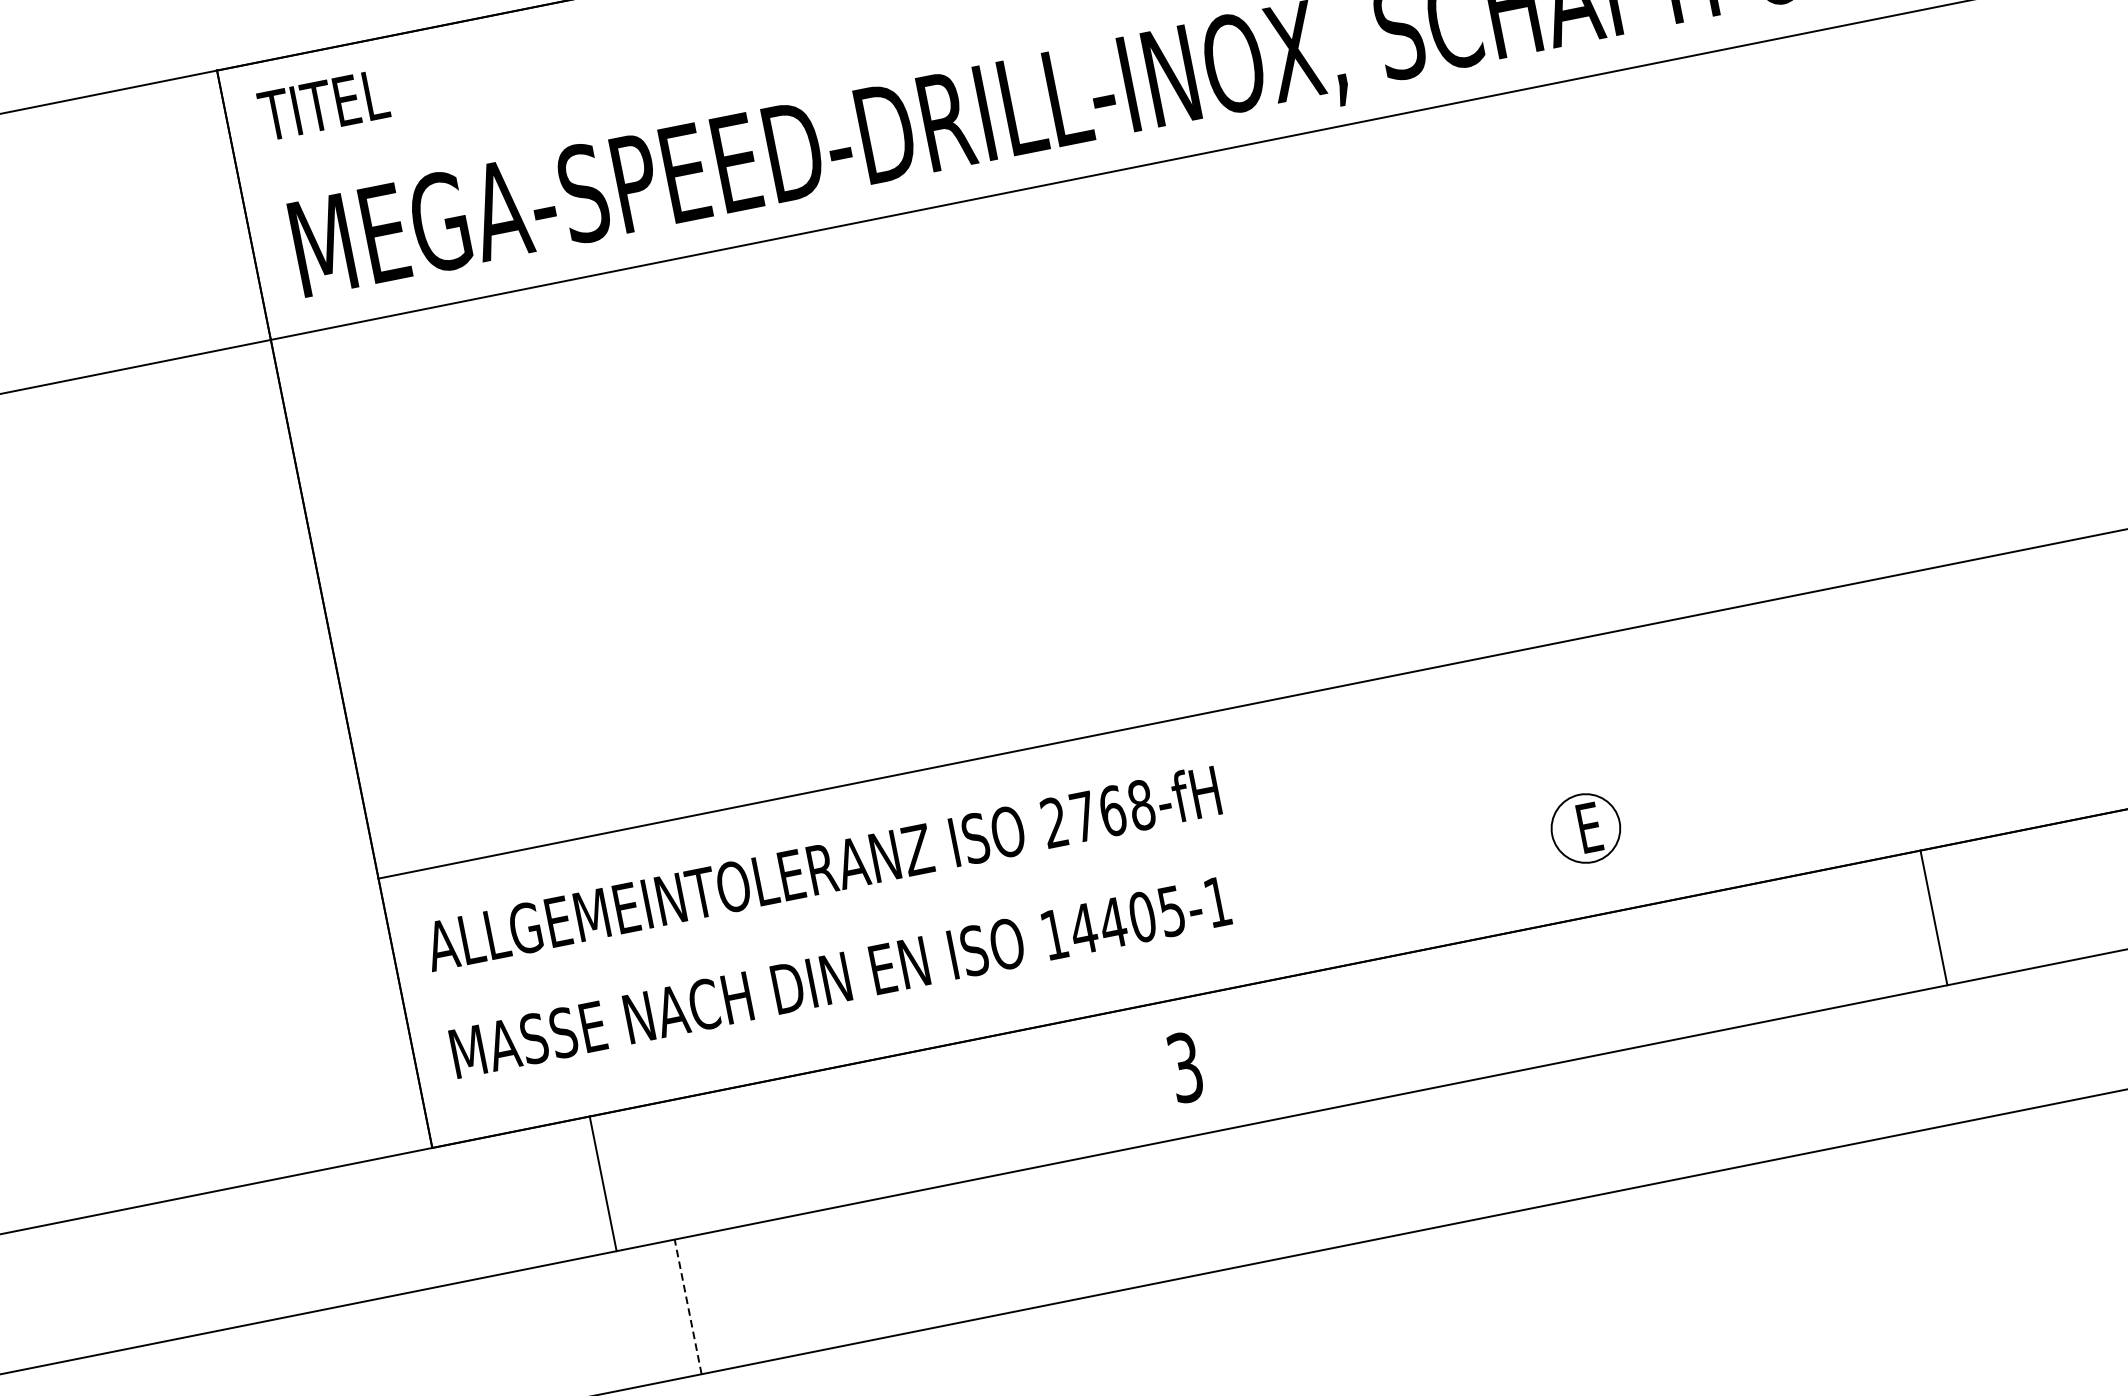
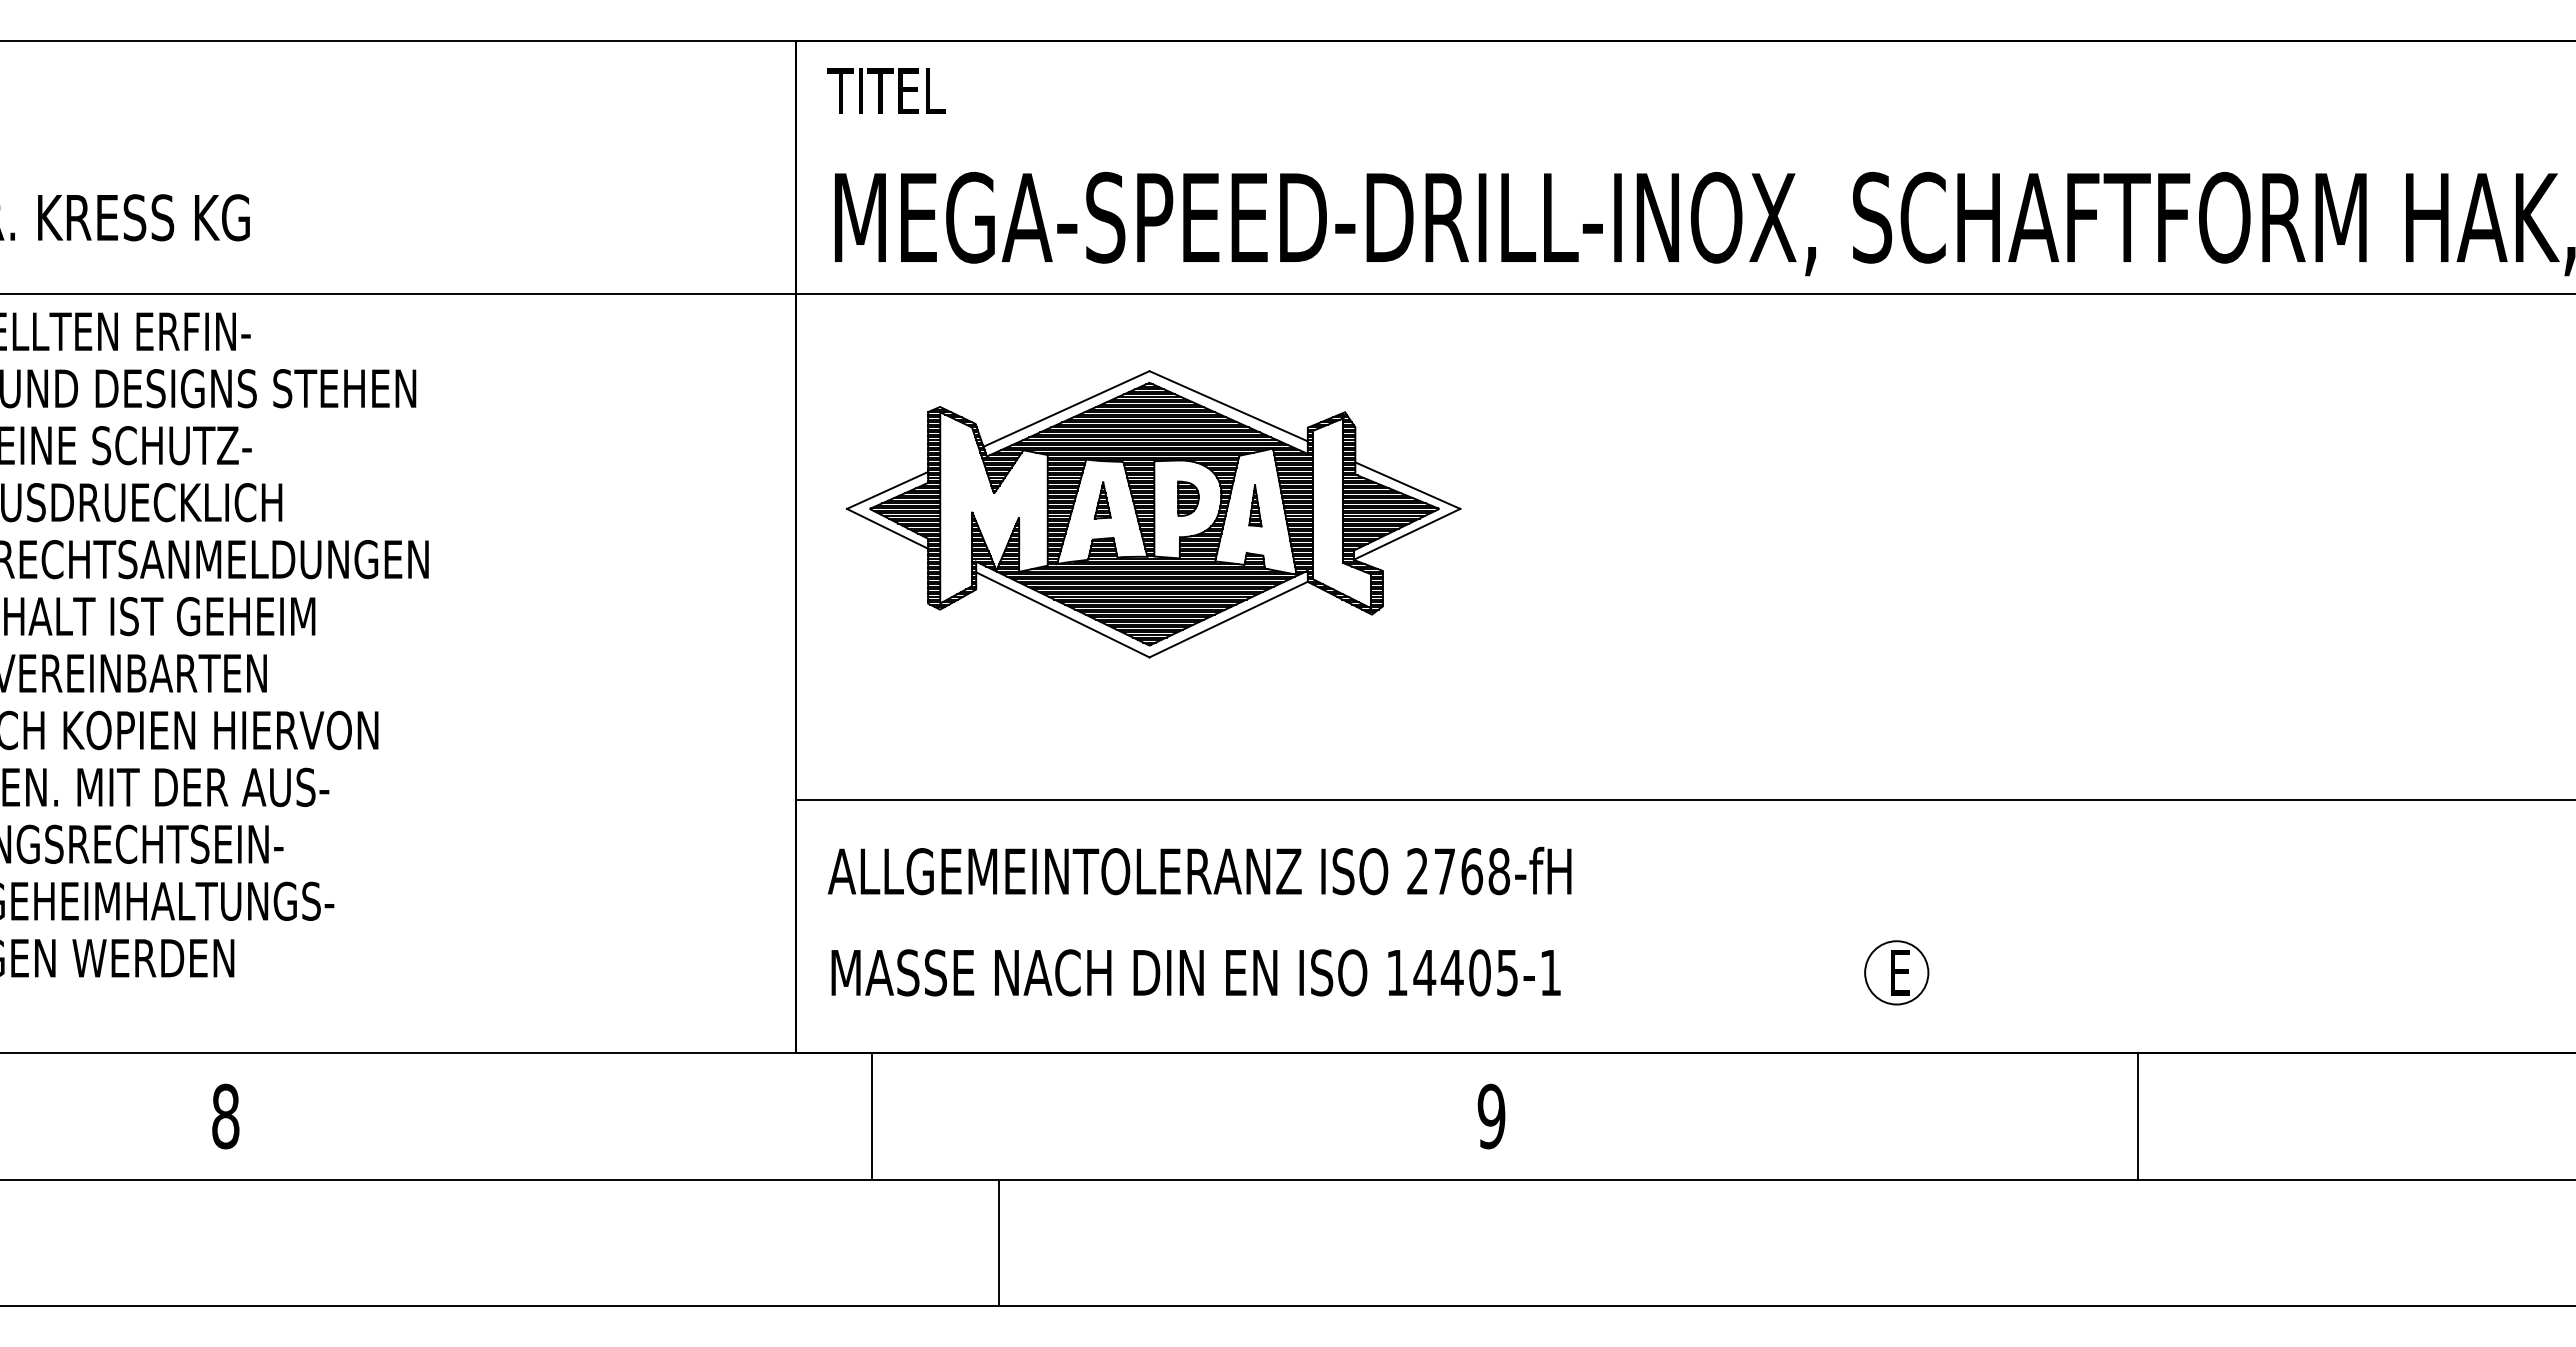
part: (697, 498) -> (1153, 514), added
line: (1934, 917) -> (2138, 1116), moved
text: (1185, 1067) -> (1491, 1116), 3 -> 9
line: (603, 1183) -> (872, 1116), moved
line: (687, 1306) -> (998, 1242), dashed -> solid

